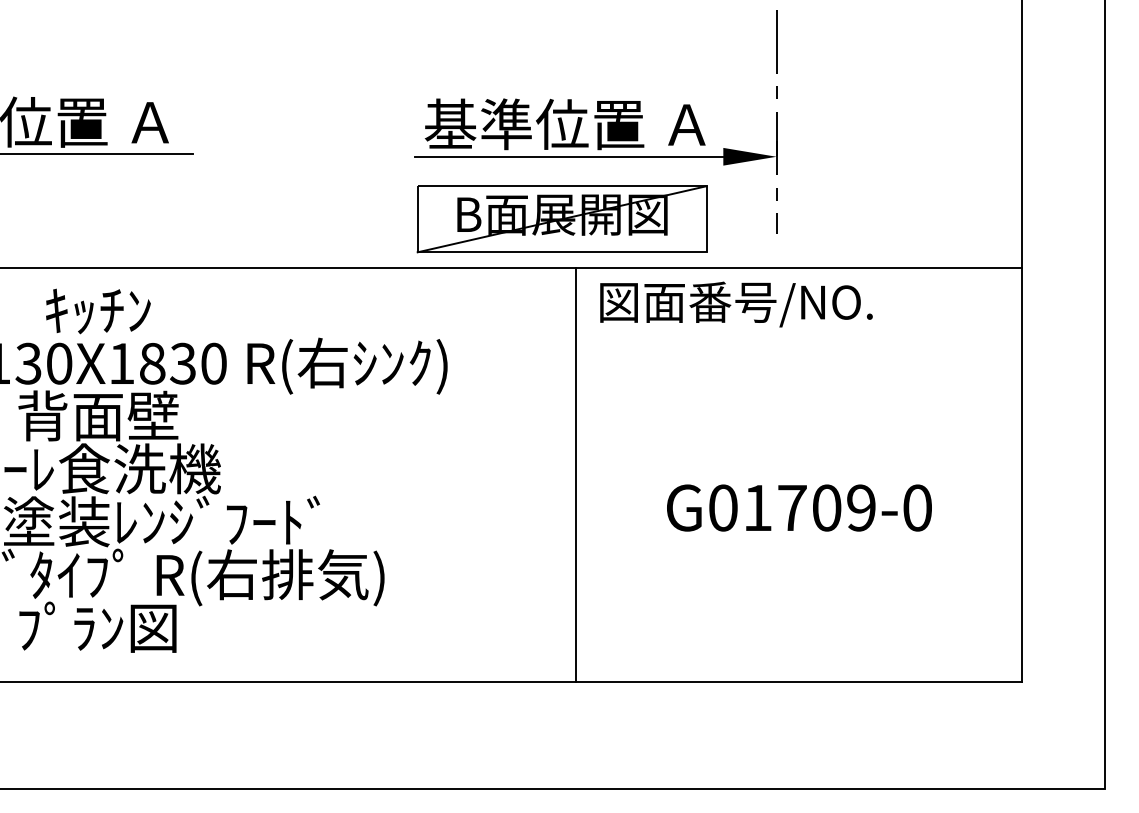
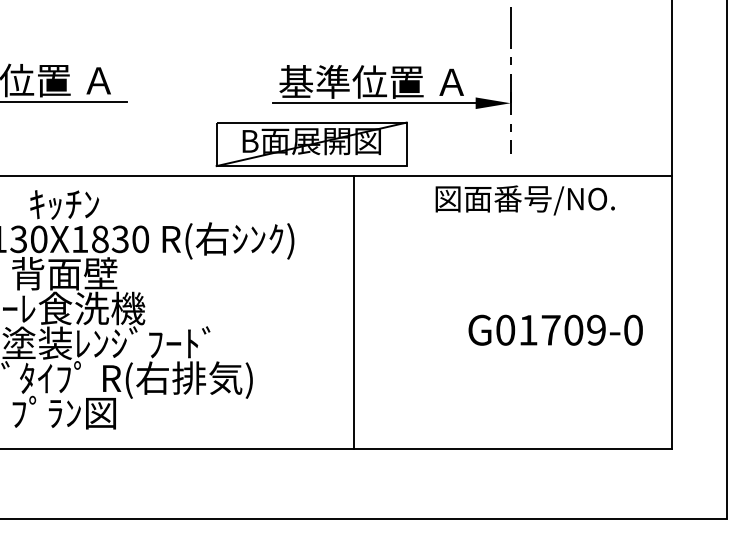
part: (561, 217) -> (311, 143), moved
text: (735, 304) -> (524, 200), moved
line: (575, 474) -> (353, 312), moved
text: (799, 506) -> (555, 329), moved

